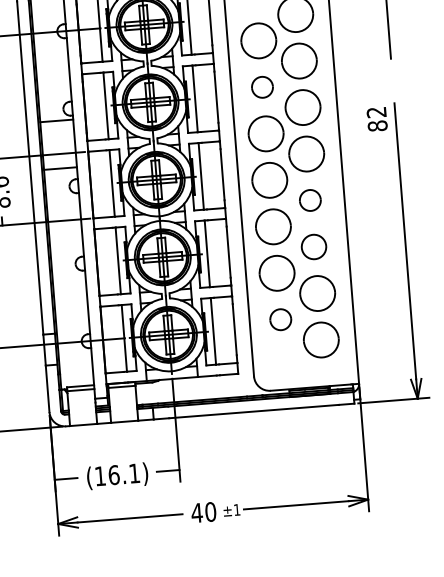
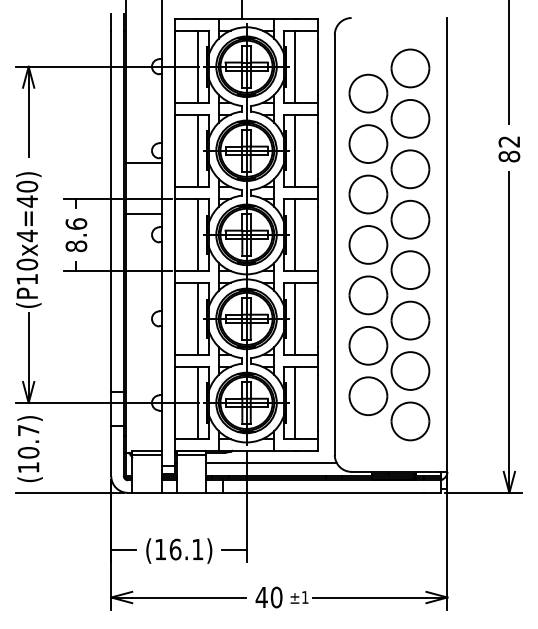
part: (262, 86) -> (368, 143), size x1.67
text: (377, 119) -> (509, 149), moved
part: (310, 199) -> (410, 269), size x1.67
part: (314, 246) -> (410, 320), size x1.43
part: (280, 319) -> (368, 395), size x1.67
line: (196, 388) -> (271, 463), added

